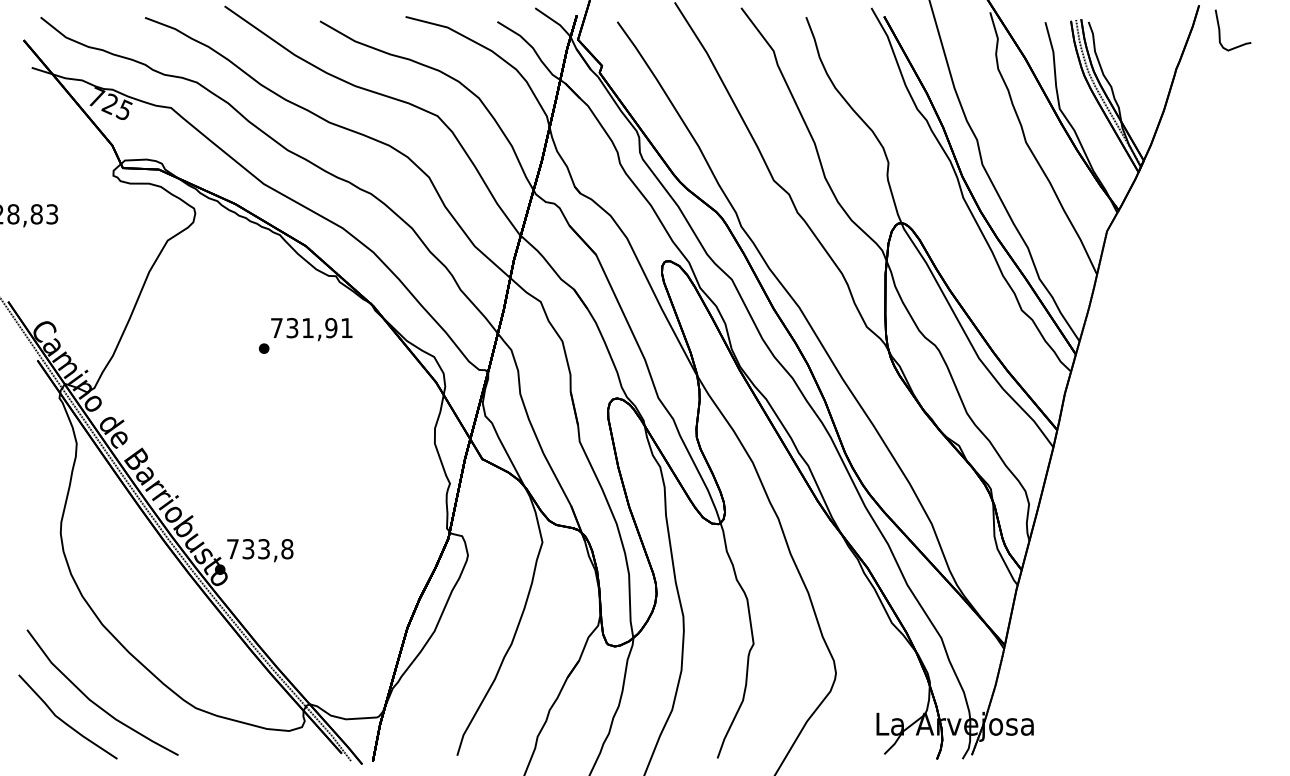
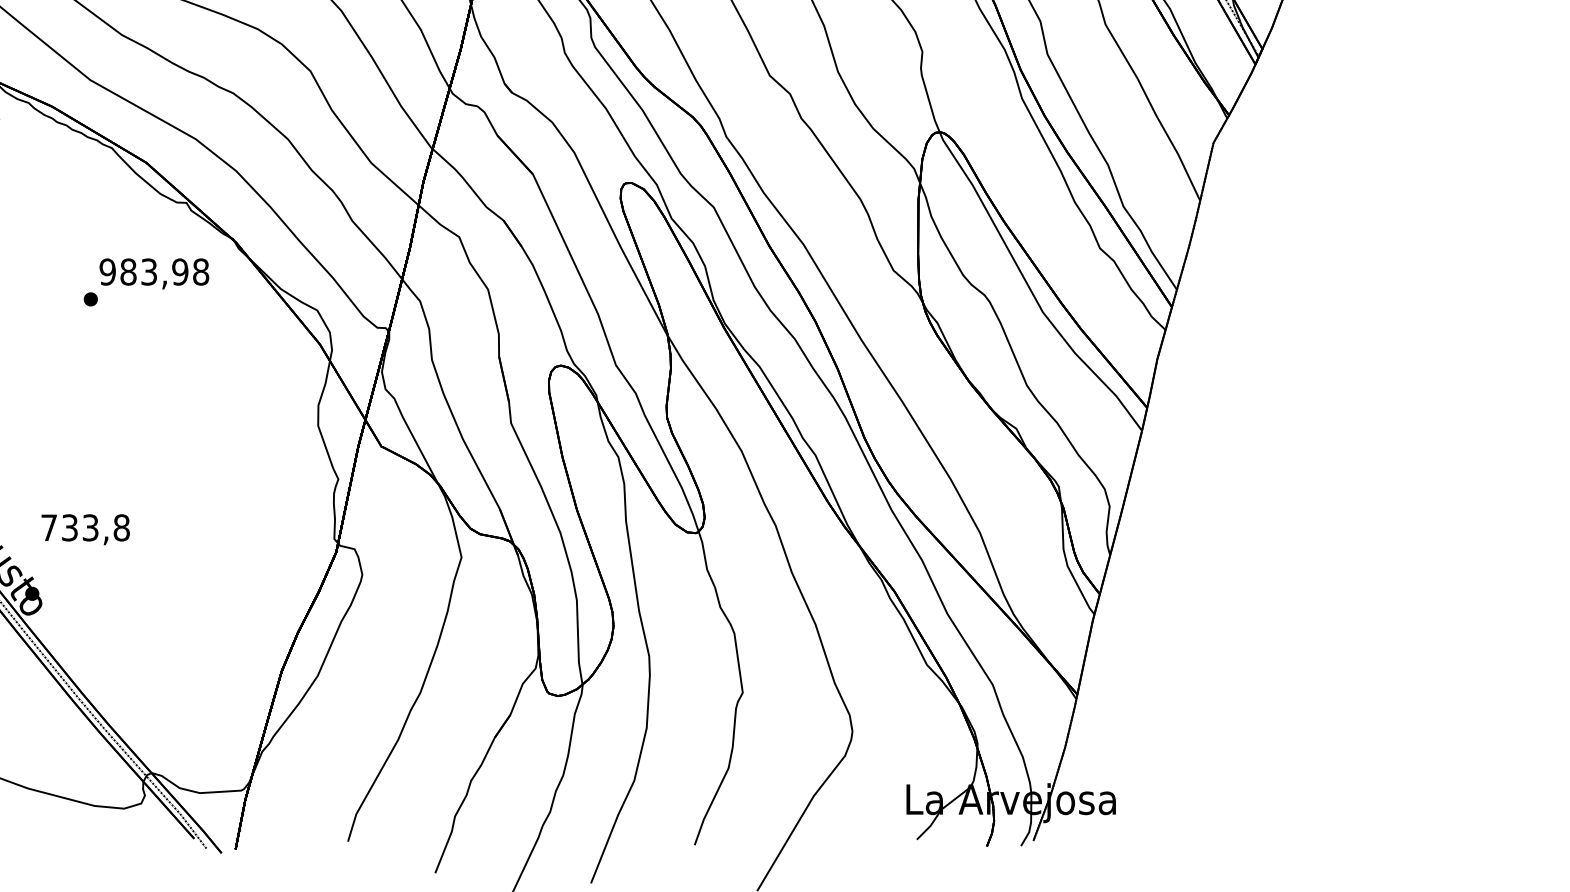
text: (311, 327) -> (153, 271), 731,91 -> 983,98
text: (260, 550) -> (85, 529), moved

